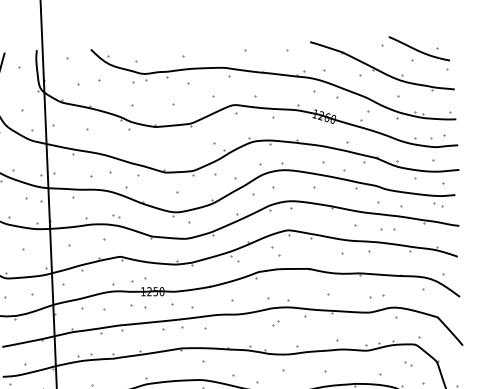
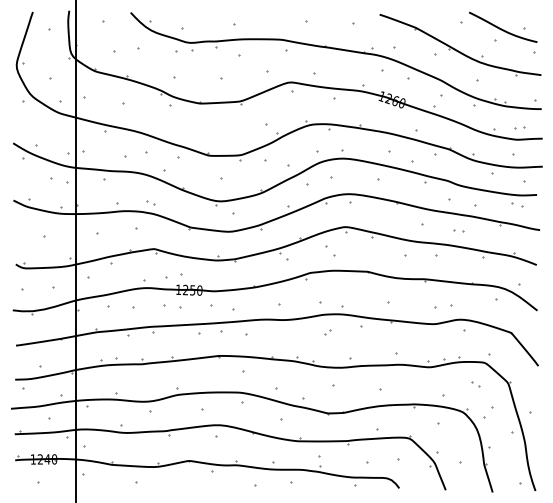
part: (437, 136) -> (519, 127), size x0.62
part: (387, 229) -> (458, 230), size x0.62

